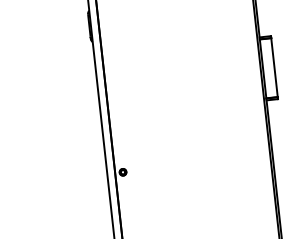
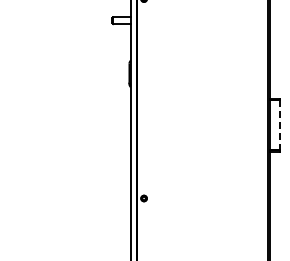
line: (273, 68) -> (279, 125), solid -> dashed

